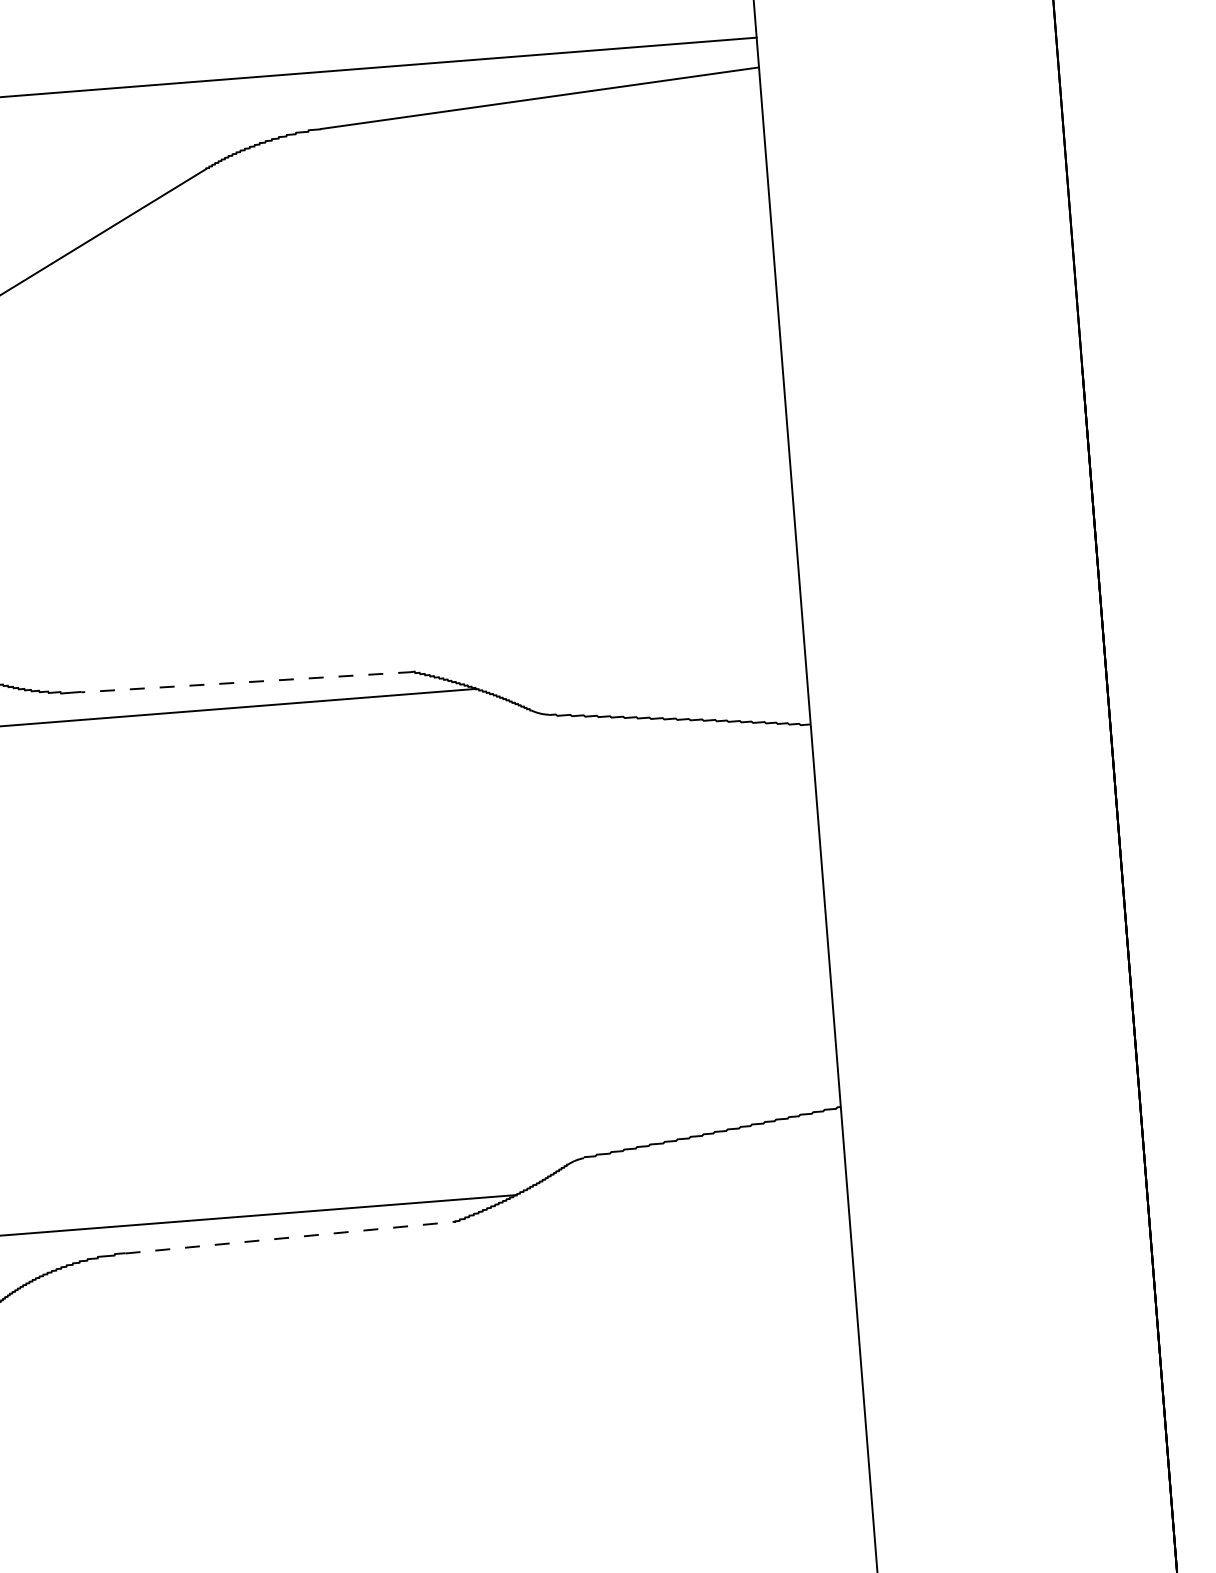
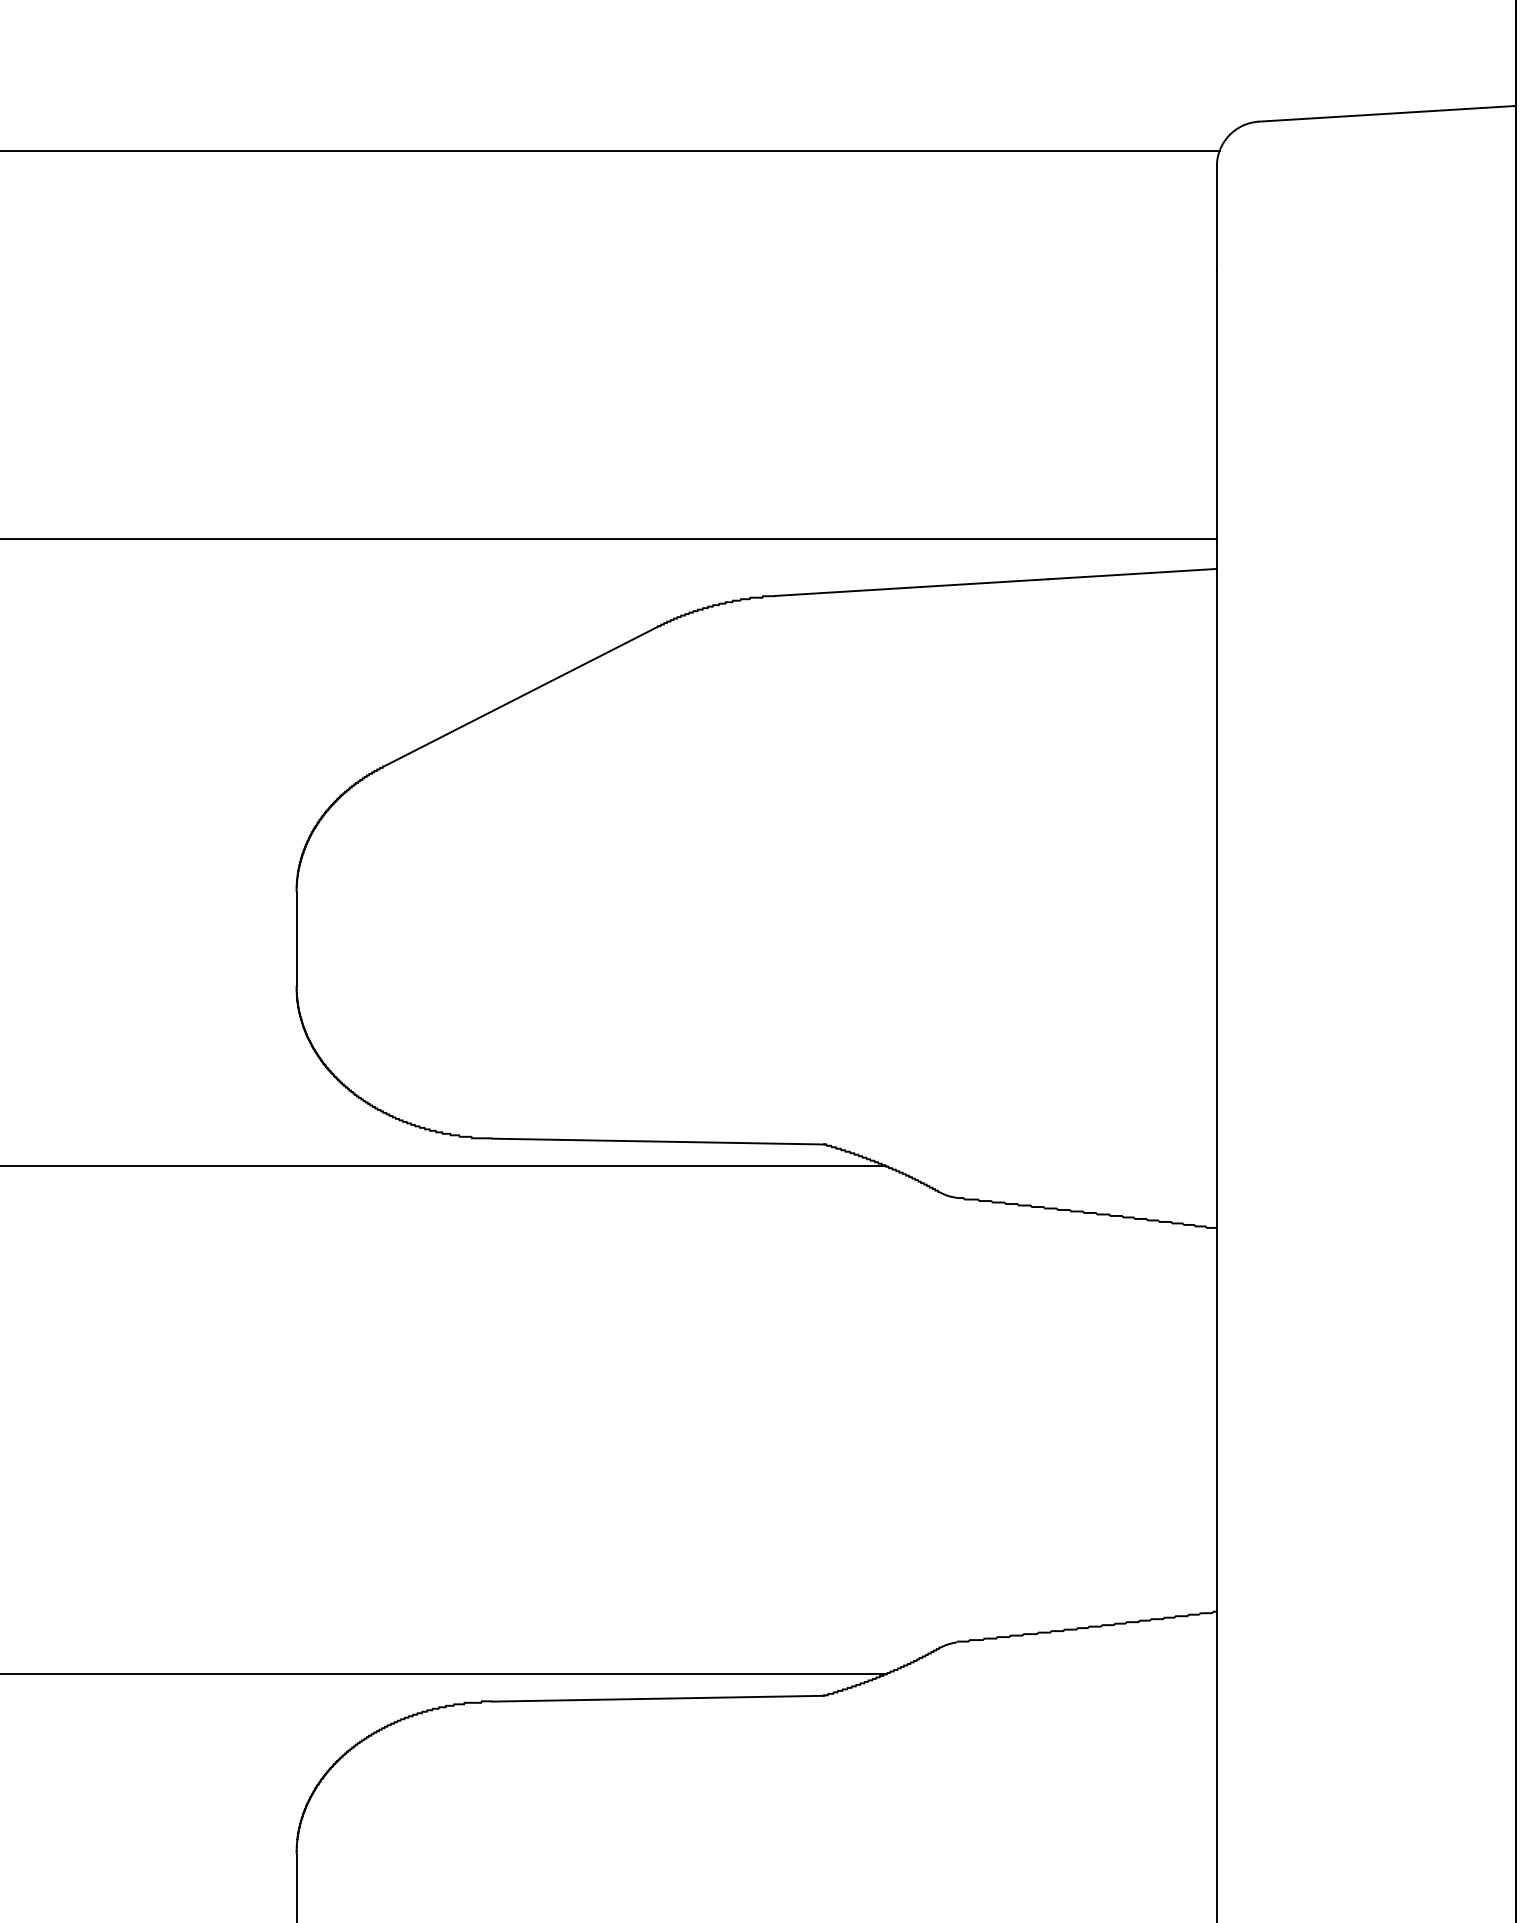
line: (246, 682) -> (657, 1141), dashed -> solid
line: (290, 1237) -> (658, 1698), dashed -> solid

